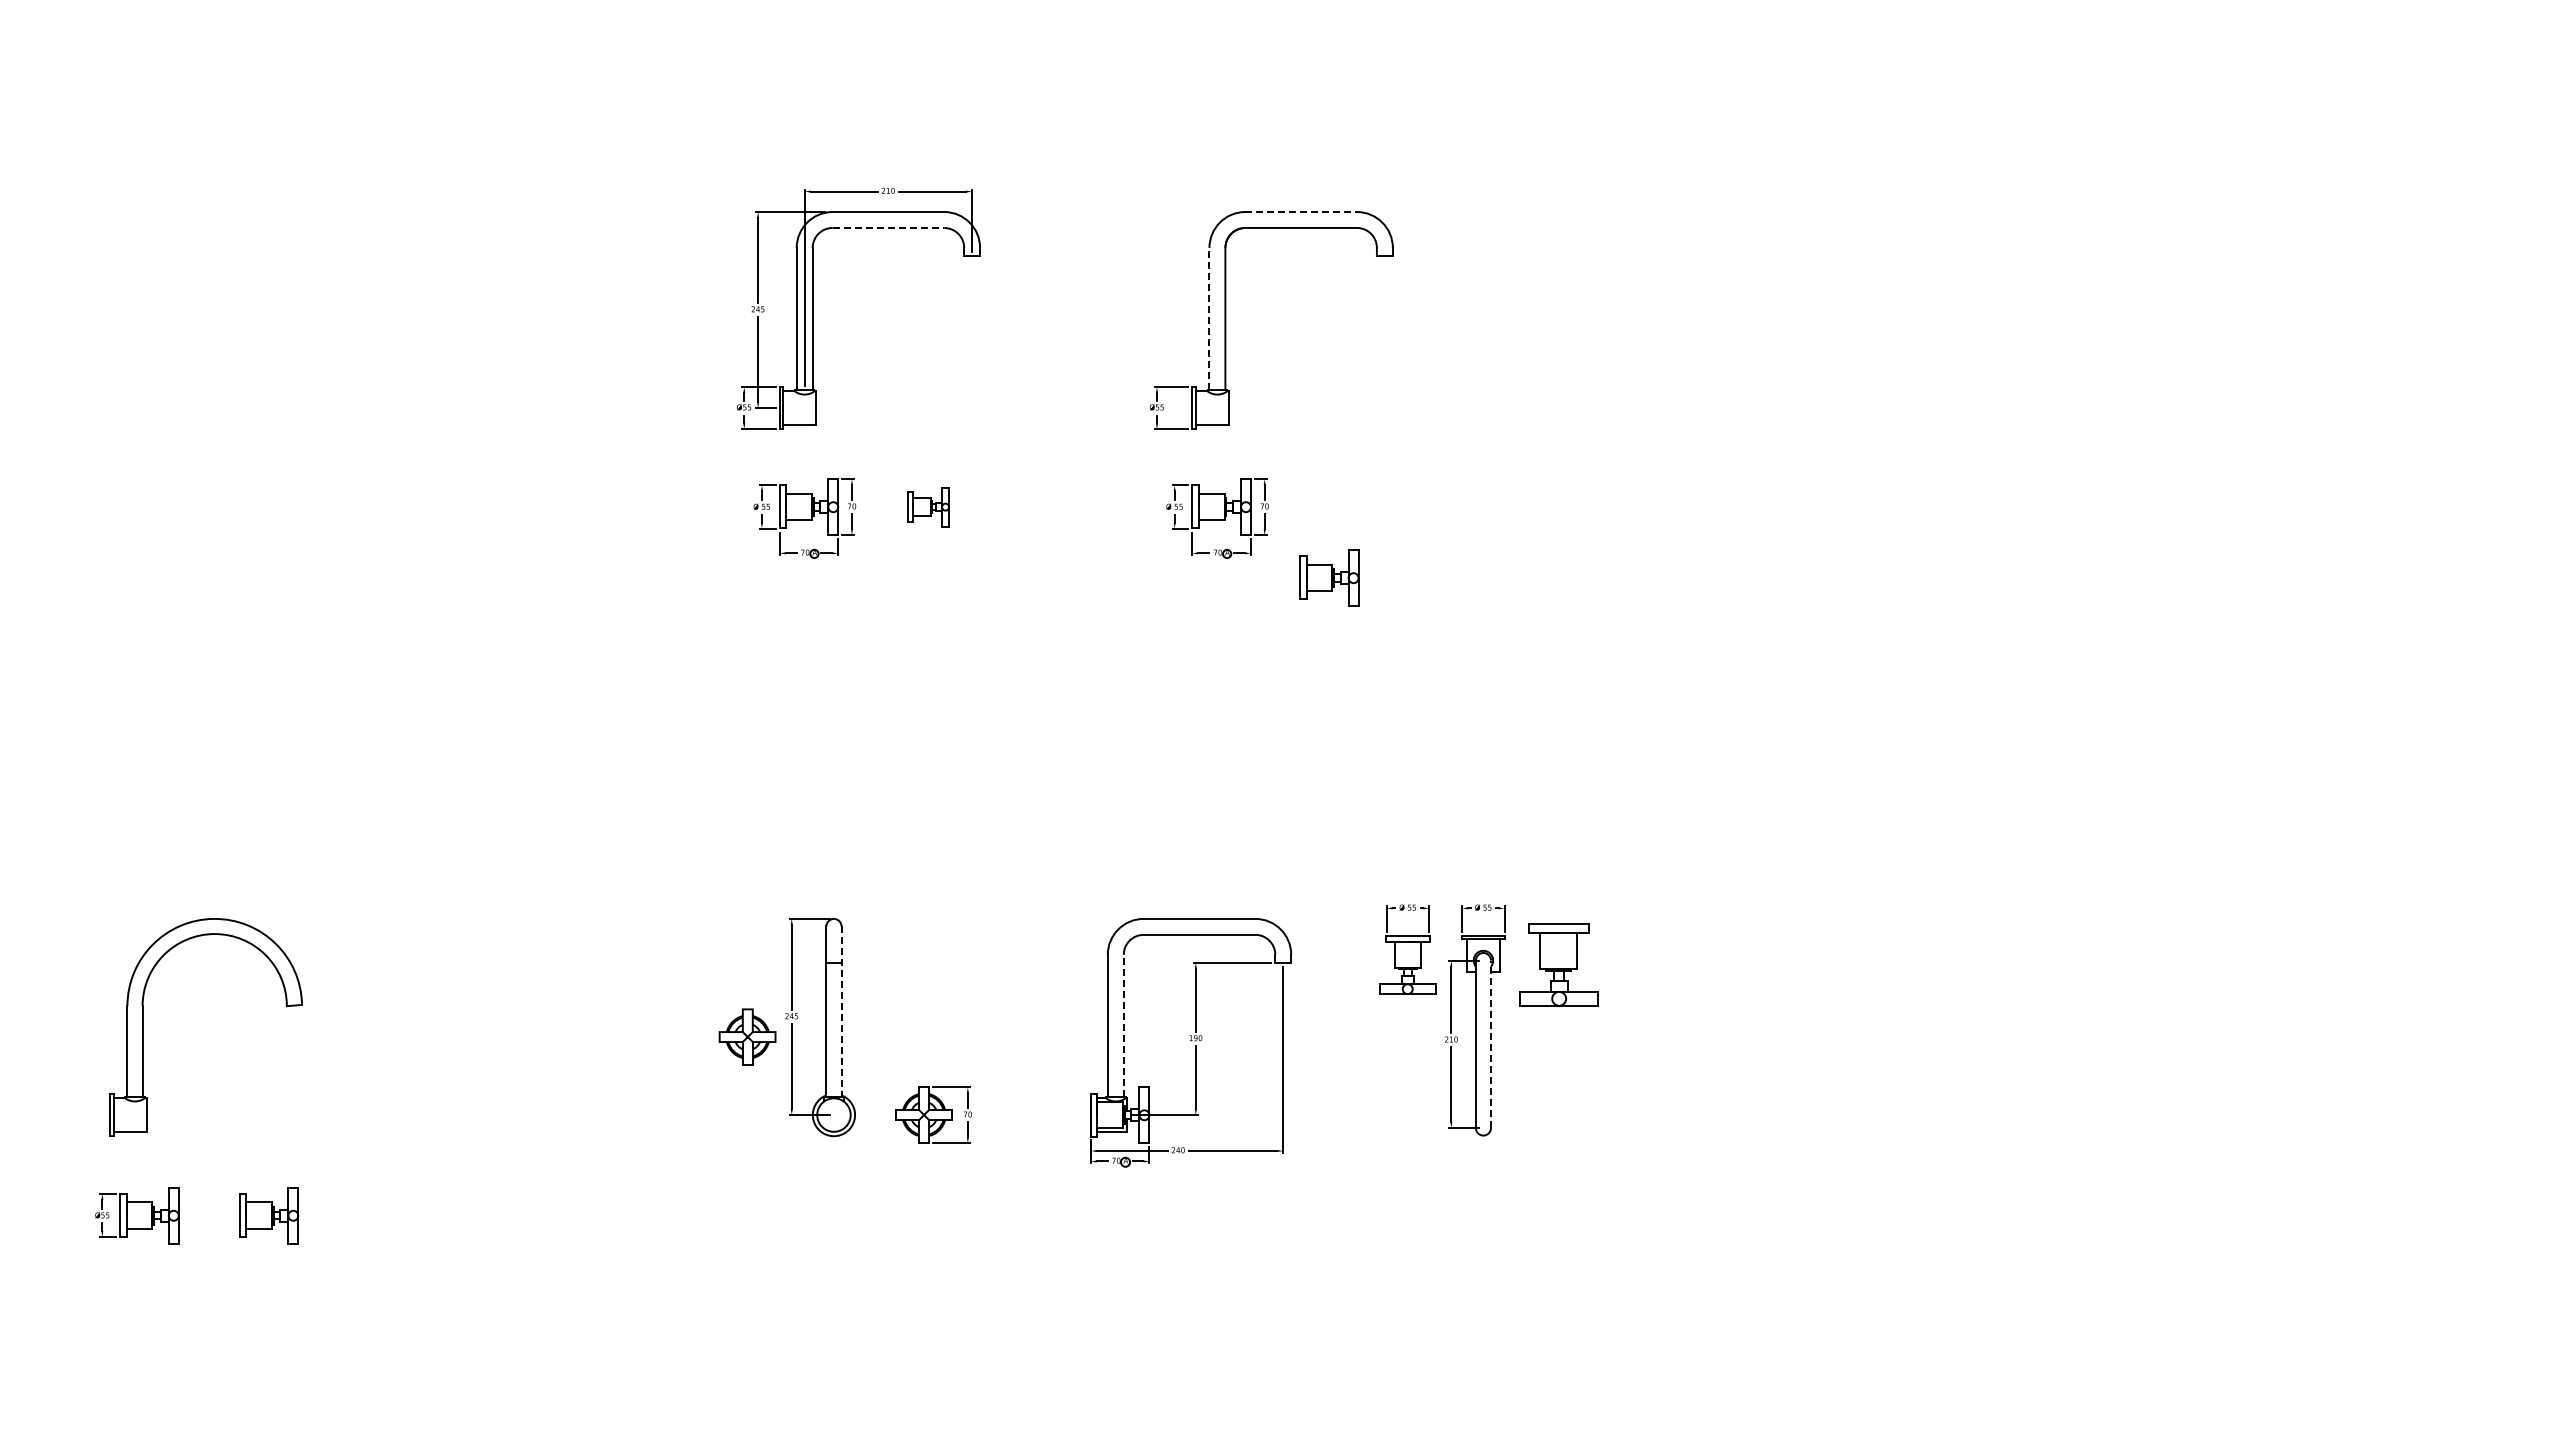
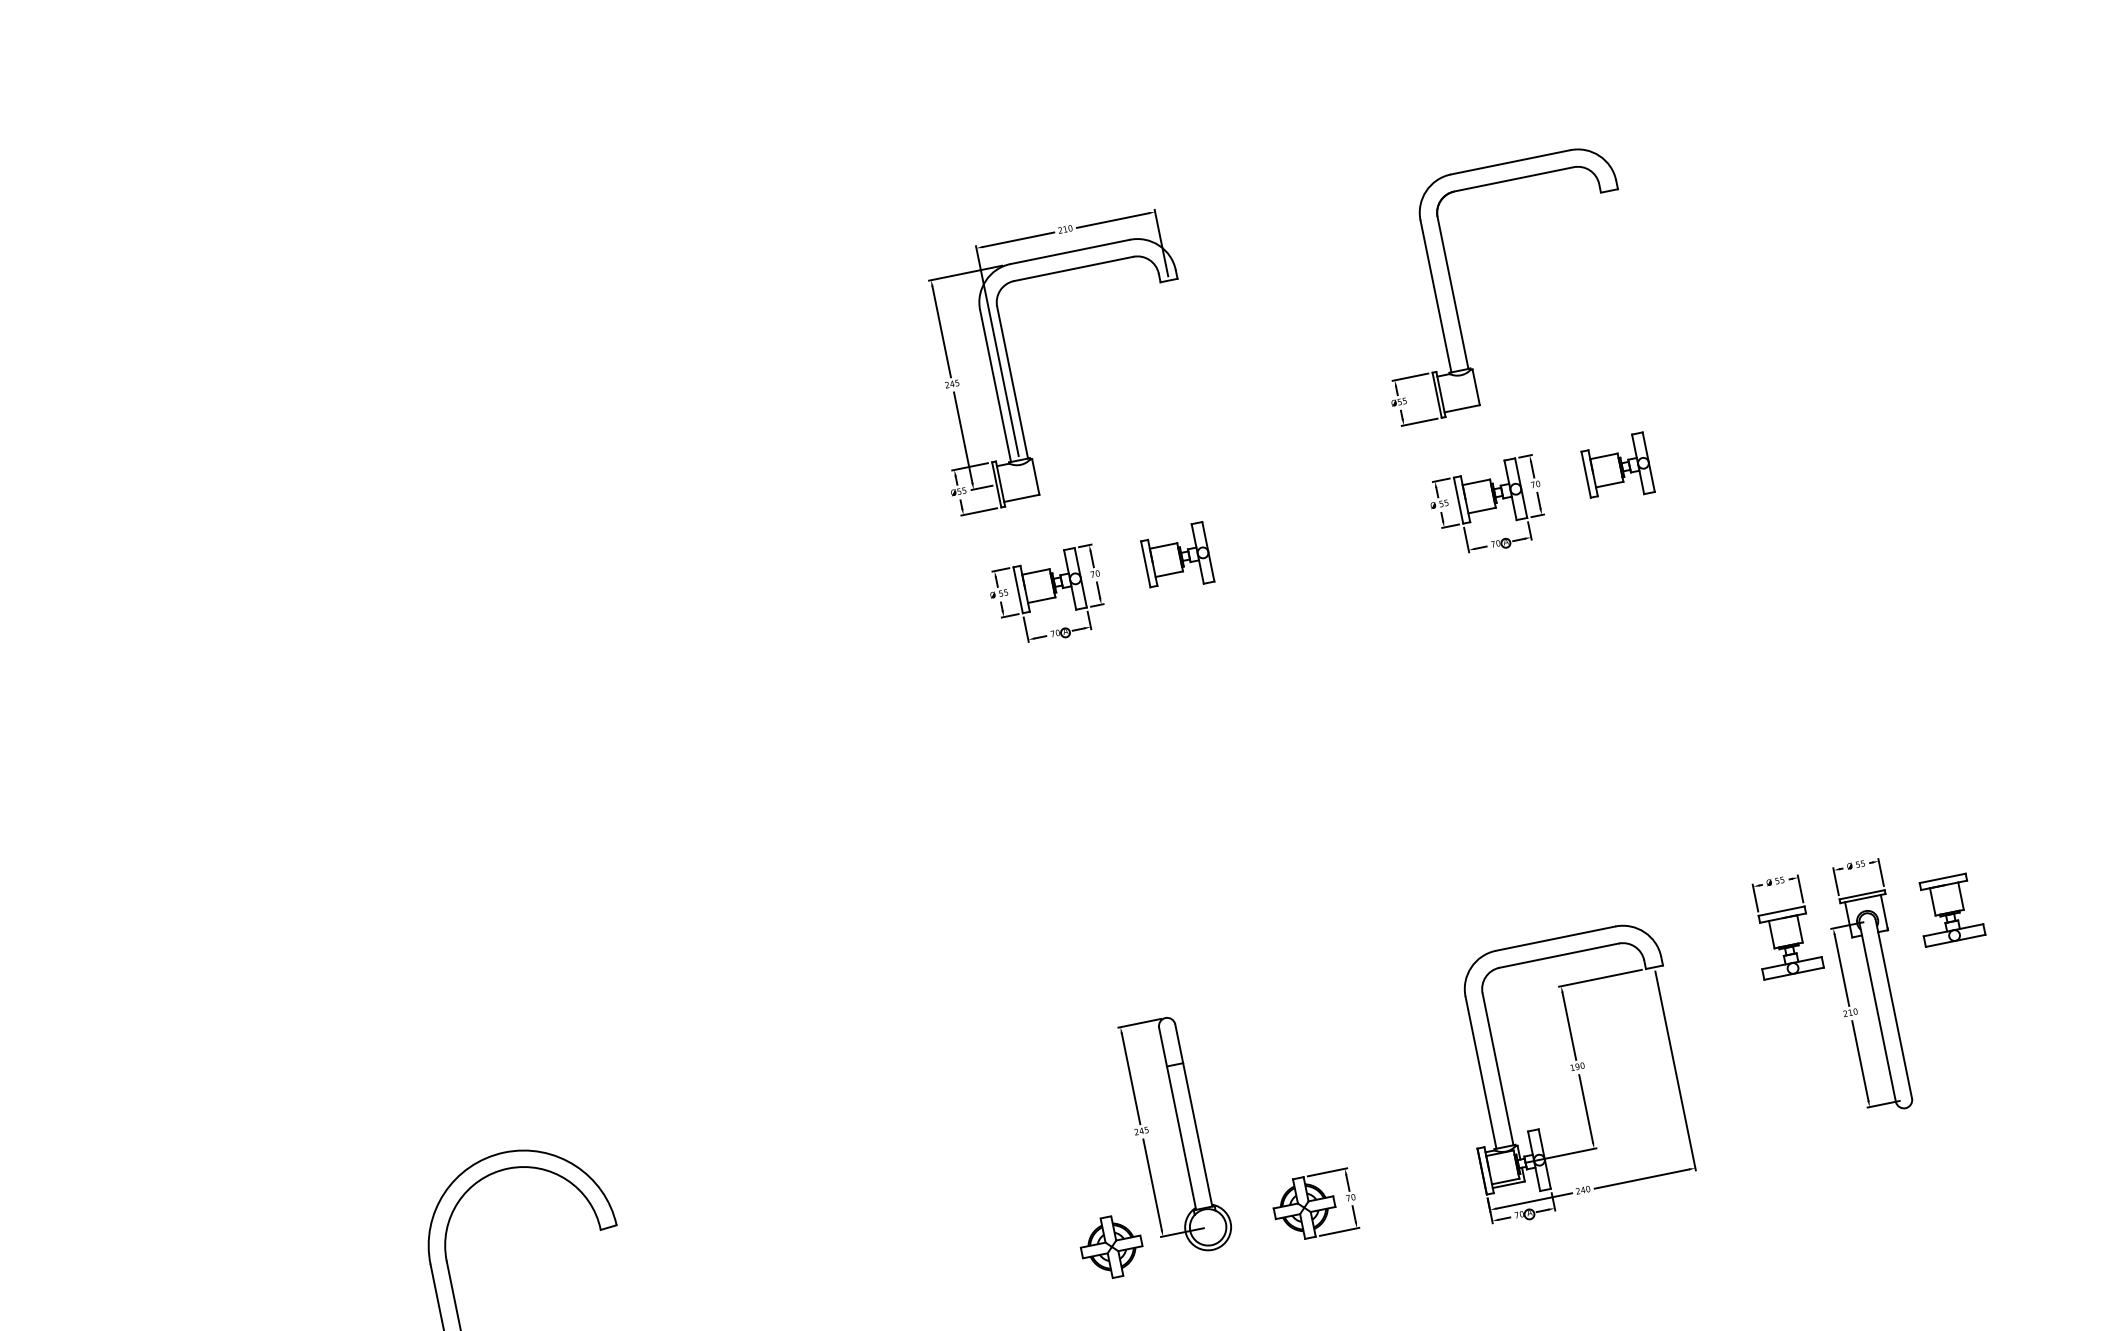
line: (1301, 212) -> (1511, 162), dashed -> solid
line: (888, 227) -> (1073, 268), dashed -> solid
line: (1209, 318) -> (1435, 295), dashed -> solid
part: (928, 506) -> (1176, 557), size x1.43
part: (1329, 577) -> (1617, 467), moved
part: (1558, 964) -> (1948, 909), size x0.71
line: (841, 1012) -> (1193, 1116), dashed -> solid
line: (1123, 1025) -> (1497, 1068), dashed -> solid
part: (747, 1036) -> (1111, 1246), moved
line: (1491, 1044) -> (1894, 1009), dashed -> solid

